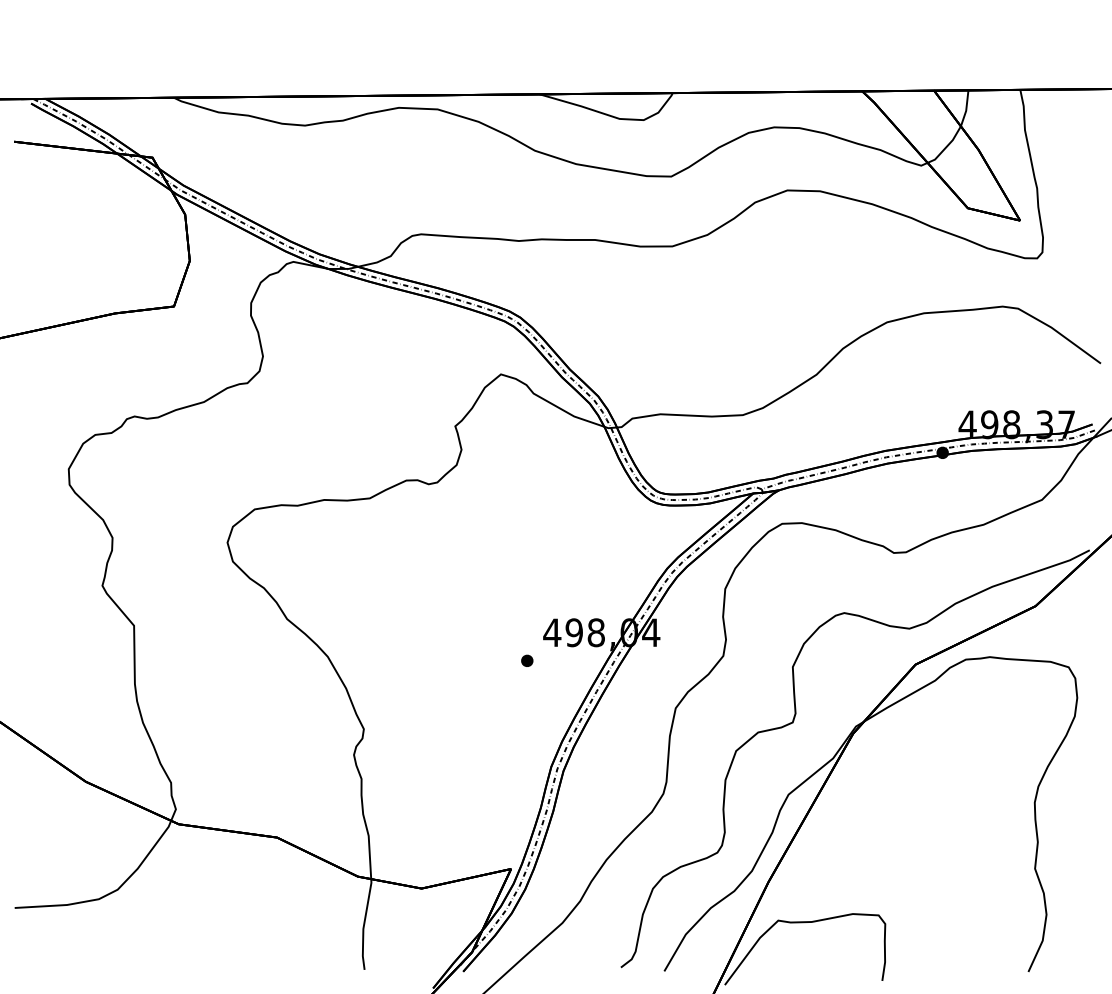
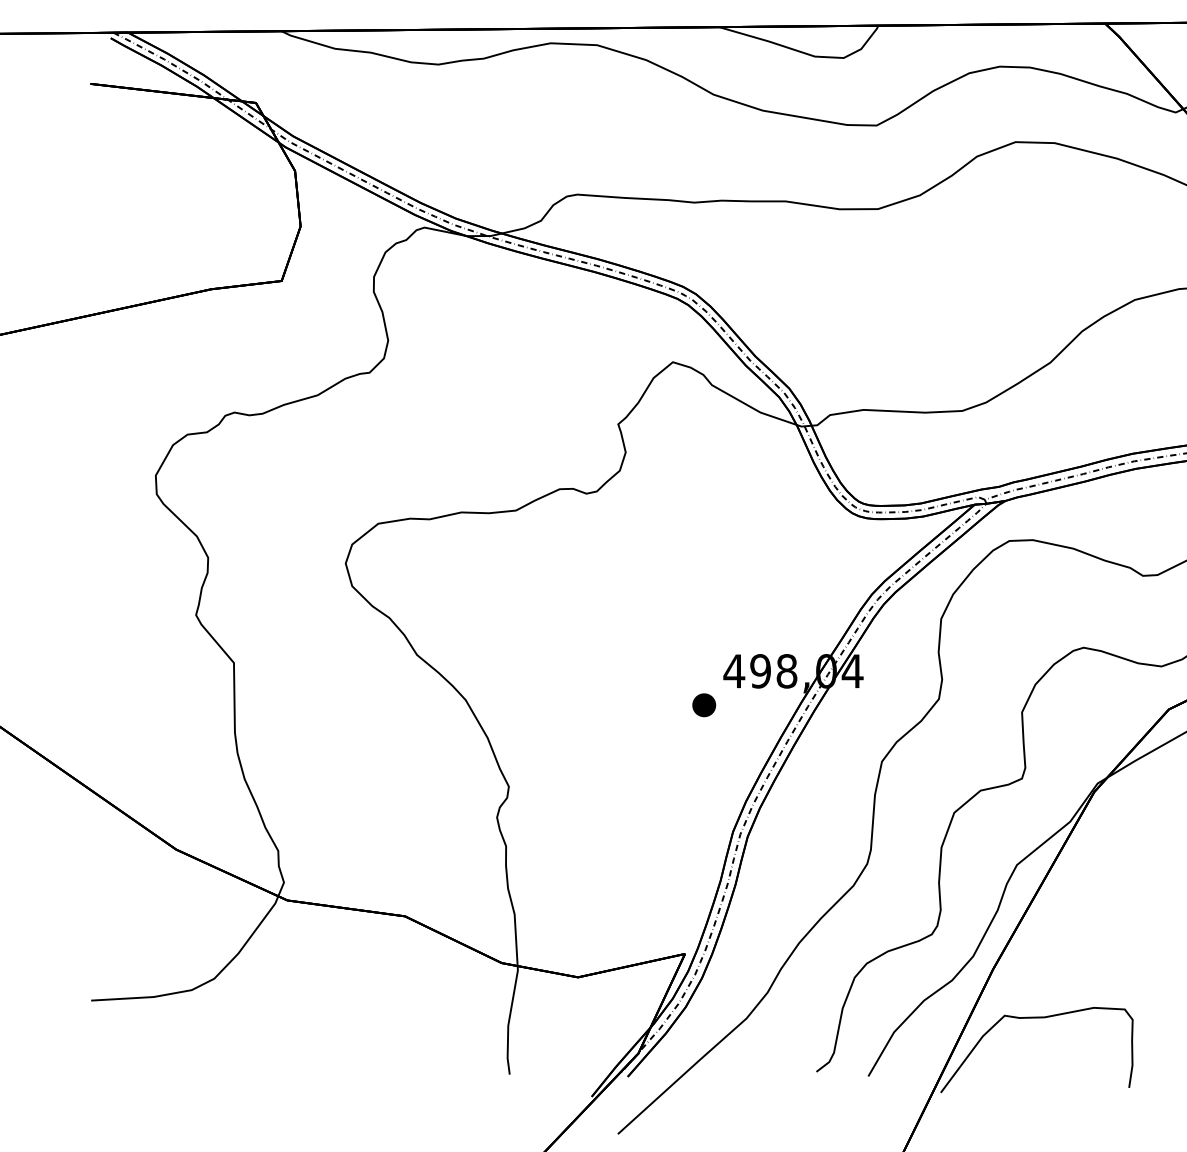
part: (527, 660) -> (704, 704), size x1.6

